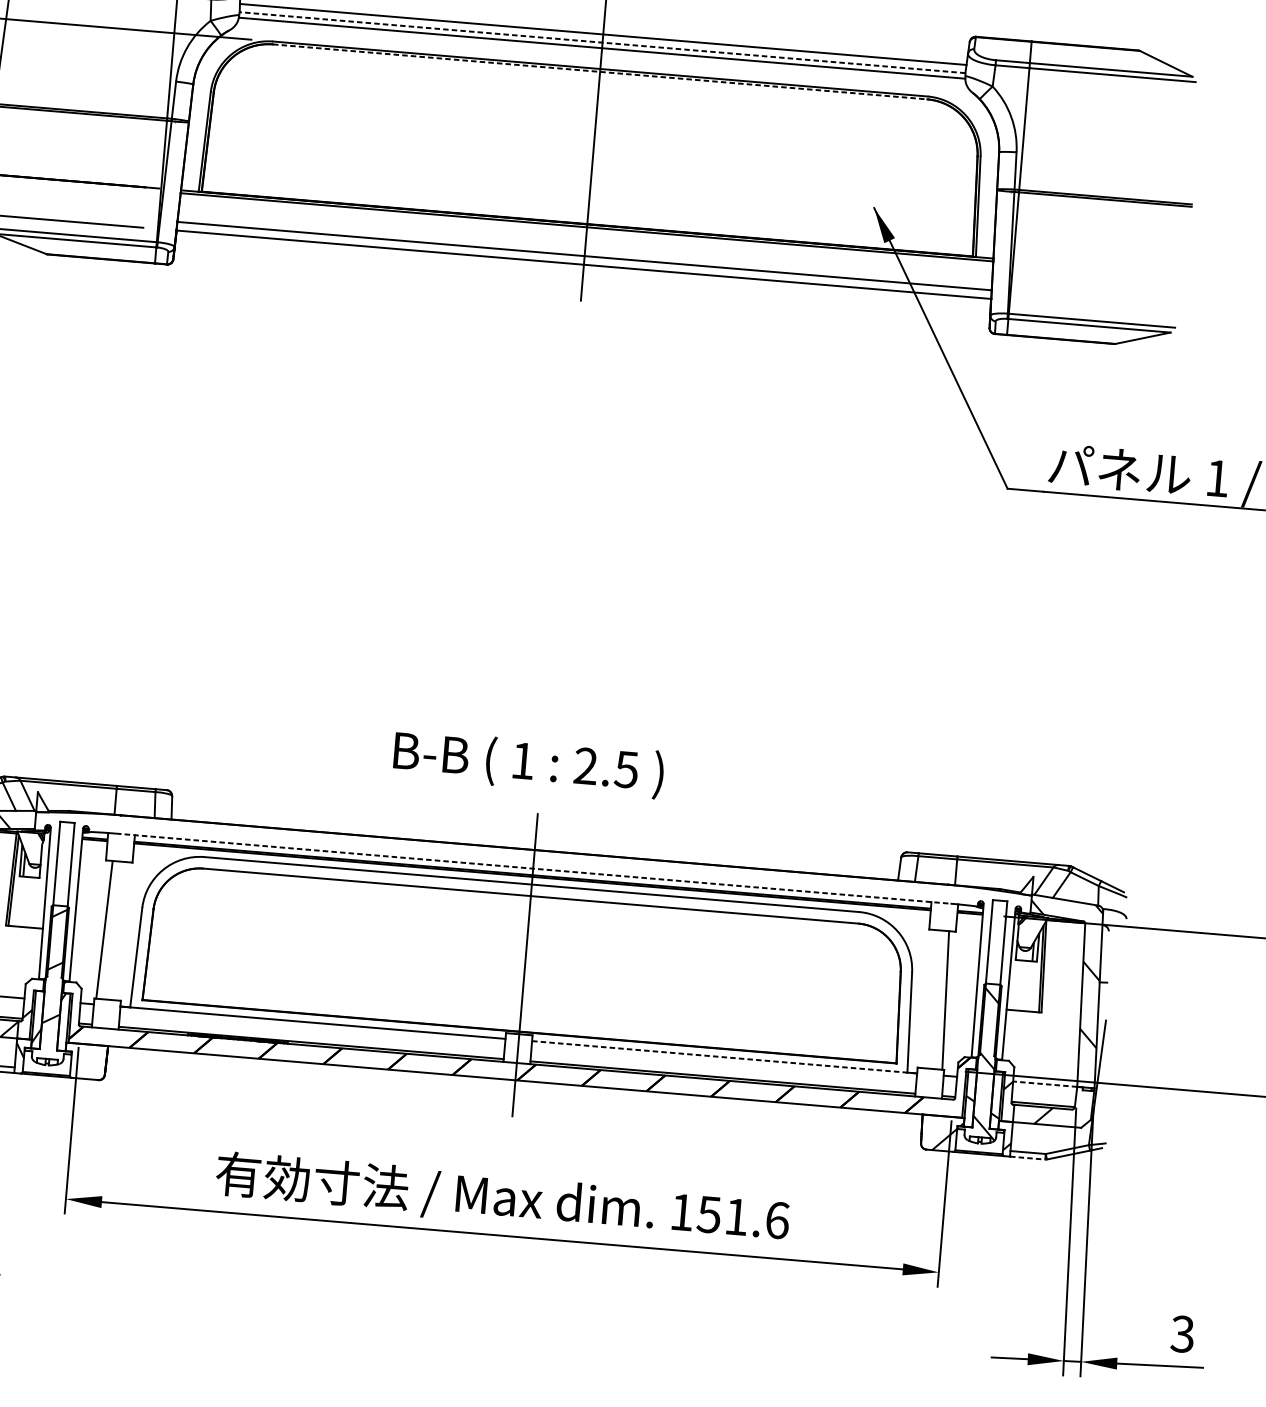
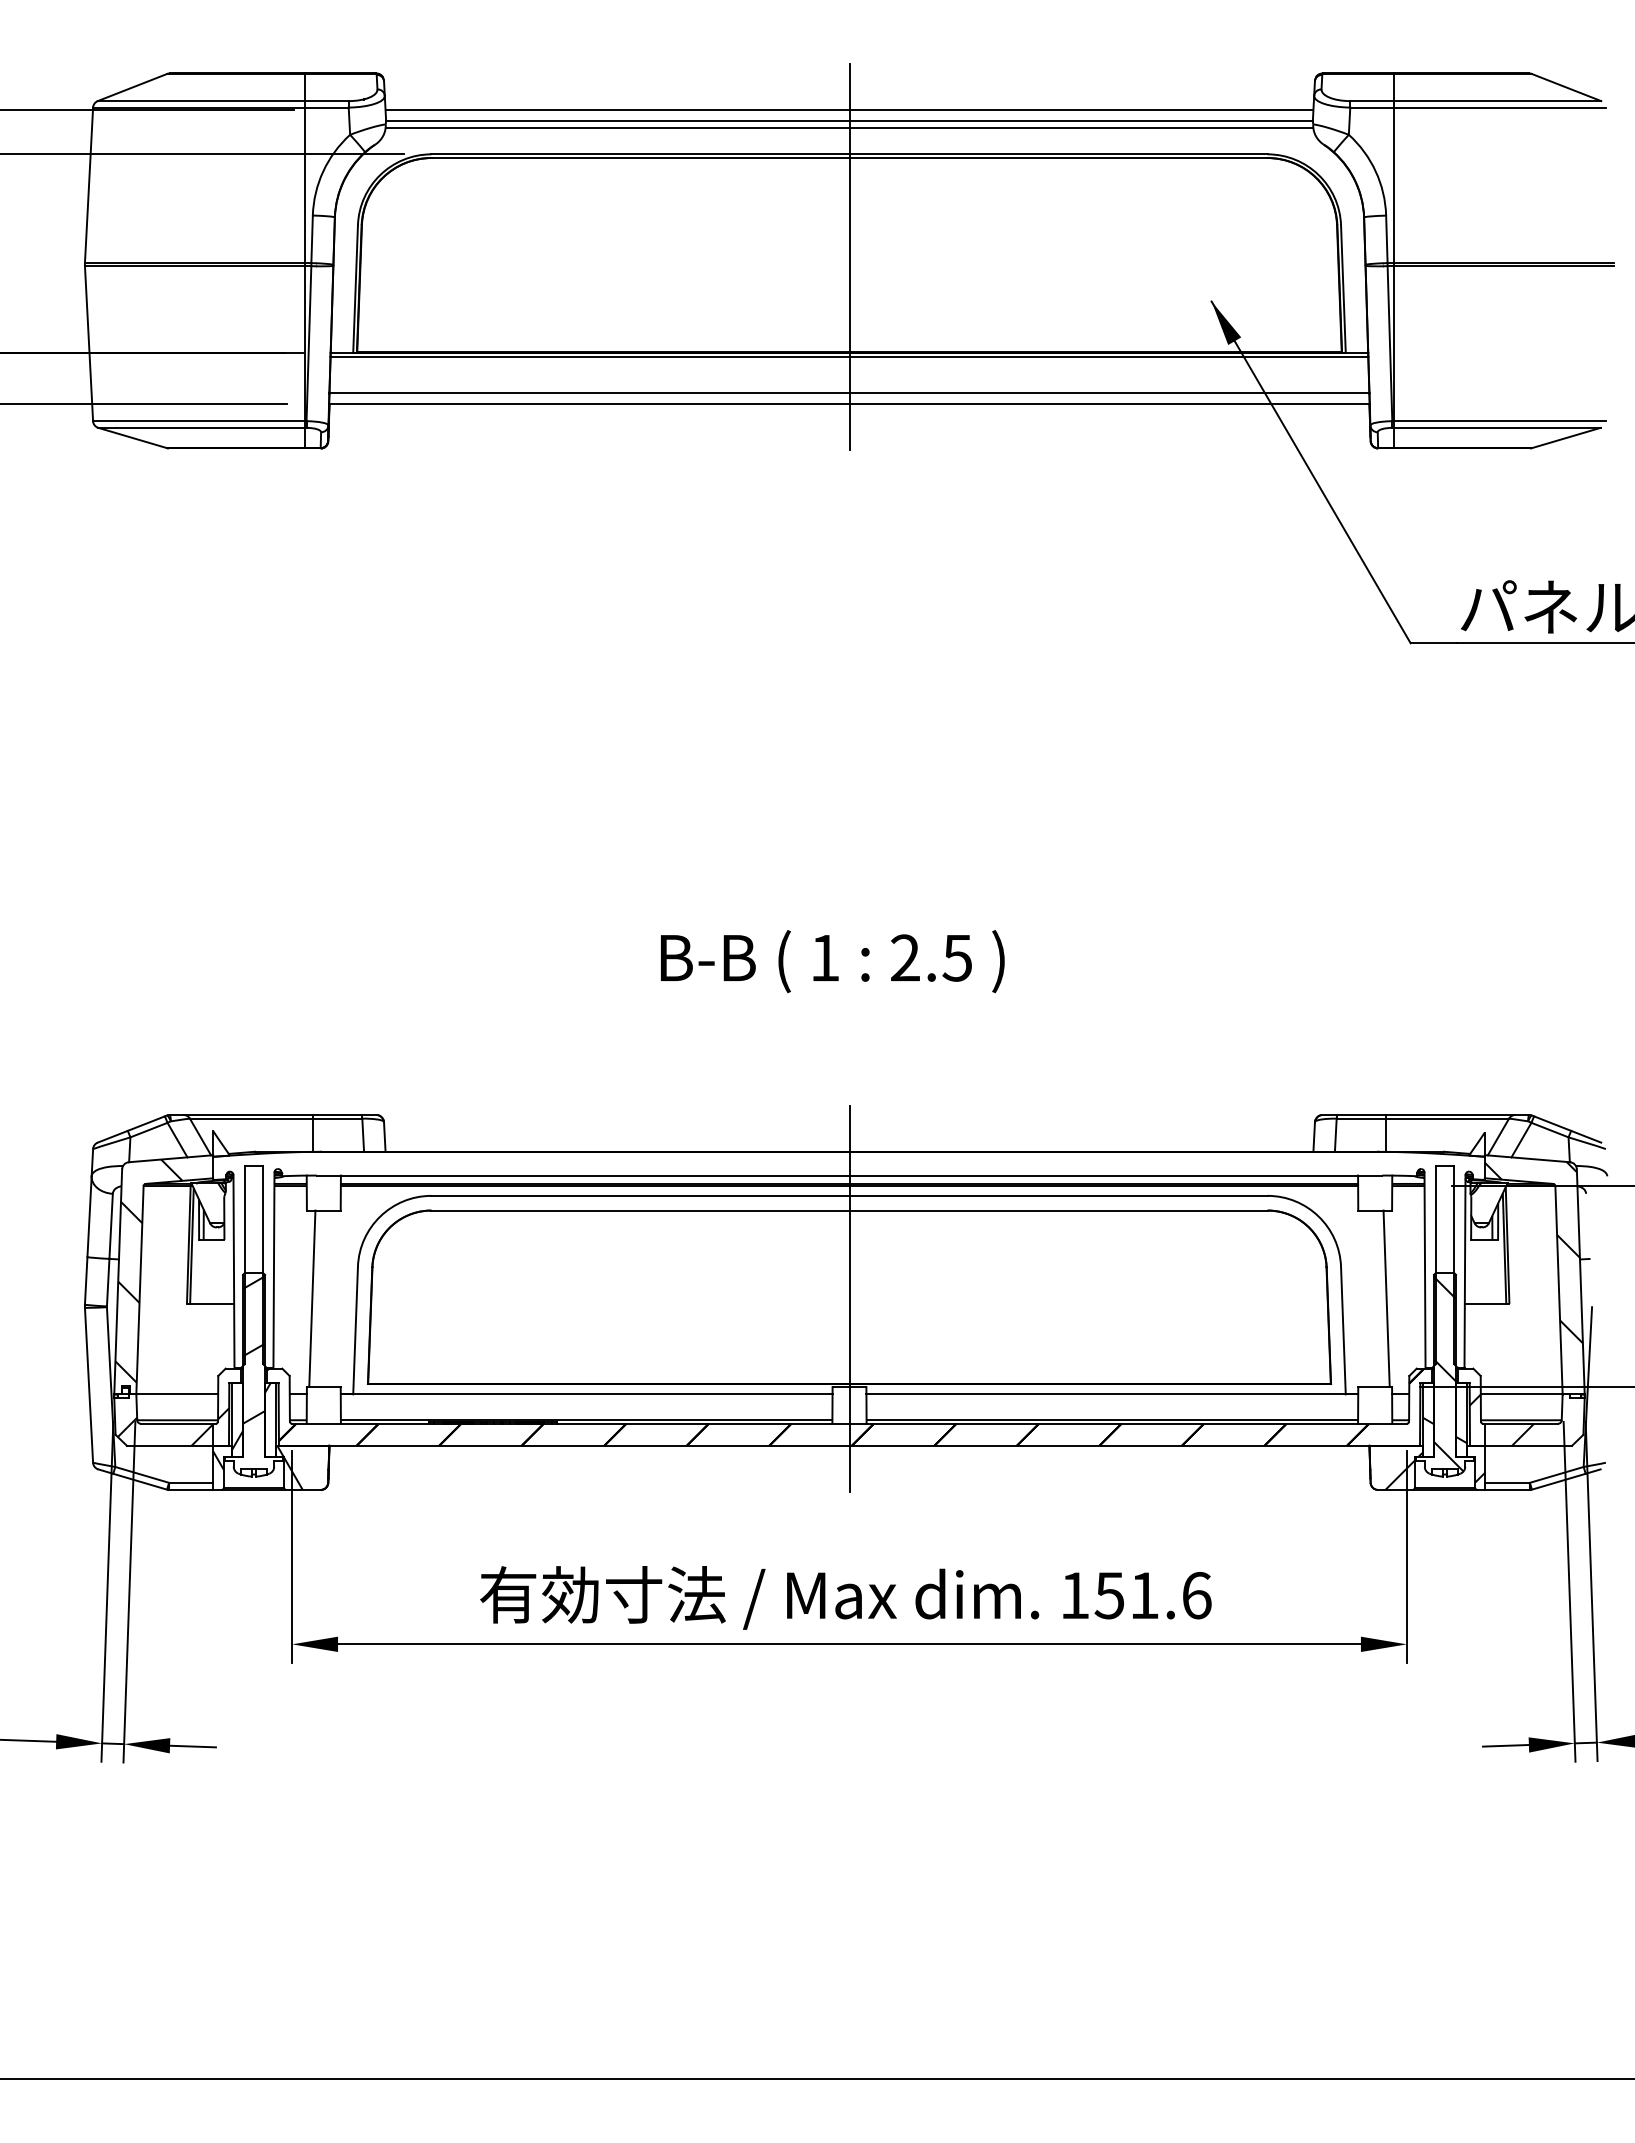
line: (602, 42) -> (849, 120), dashed -> solid
line: (600, 72) -> (849, 158), dashed -> solid
text: (528, 764) -> (832, 961), moved
line: (533, 868) -> (849, 1175), dashed -> solid
line: (724, 1057) -> (1112, 1394), dashed -> solid
hatch: (75, 1060) -> (289, 1467), added
line: (1045, 1084) -> (1521, 1394), dashed -> solid
line: (1027, 1157) -> (1507, 1489), dashed -> solid

